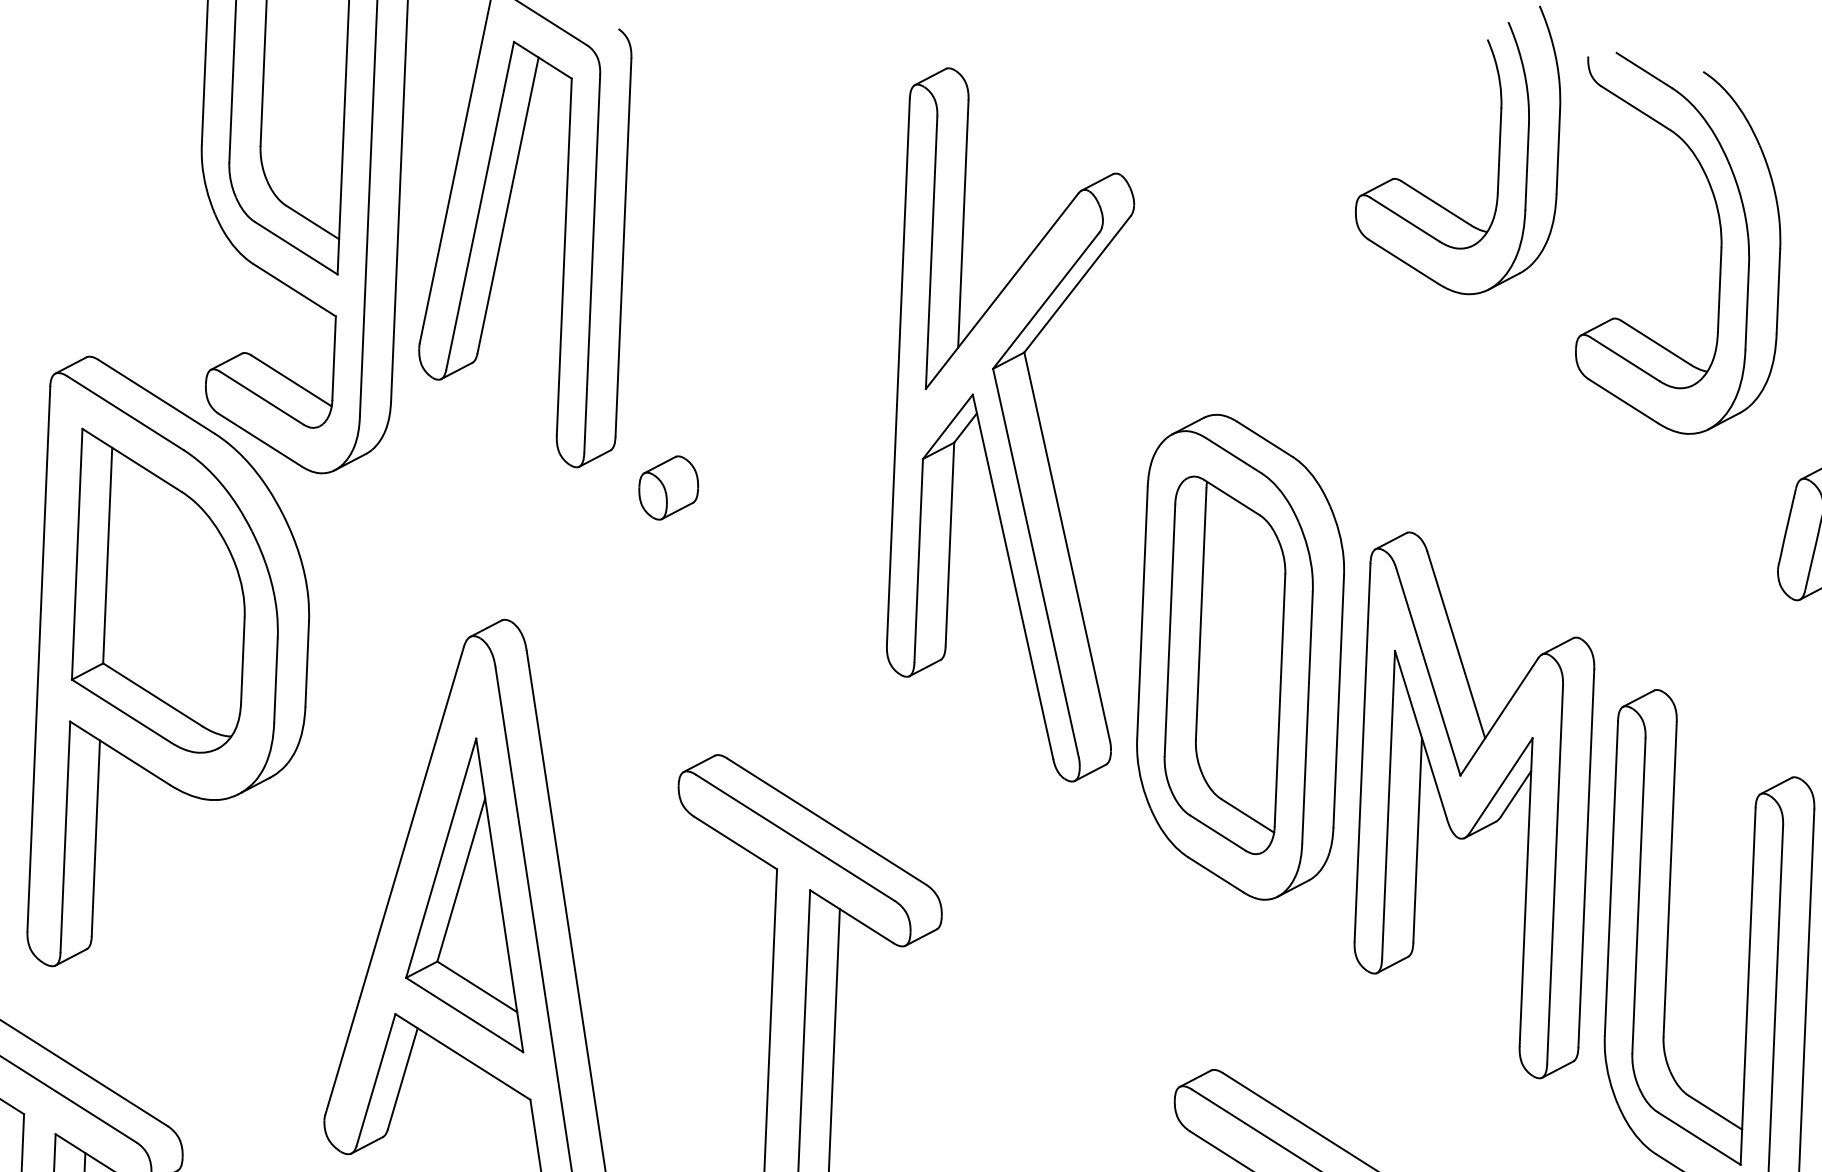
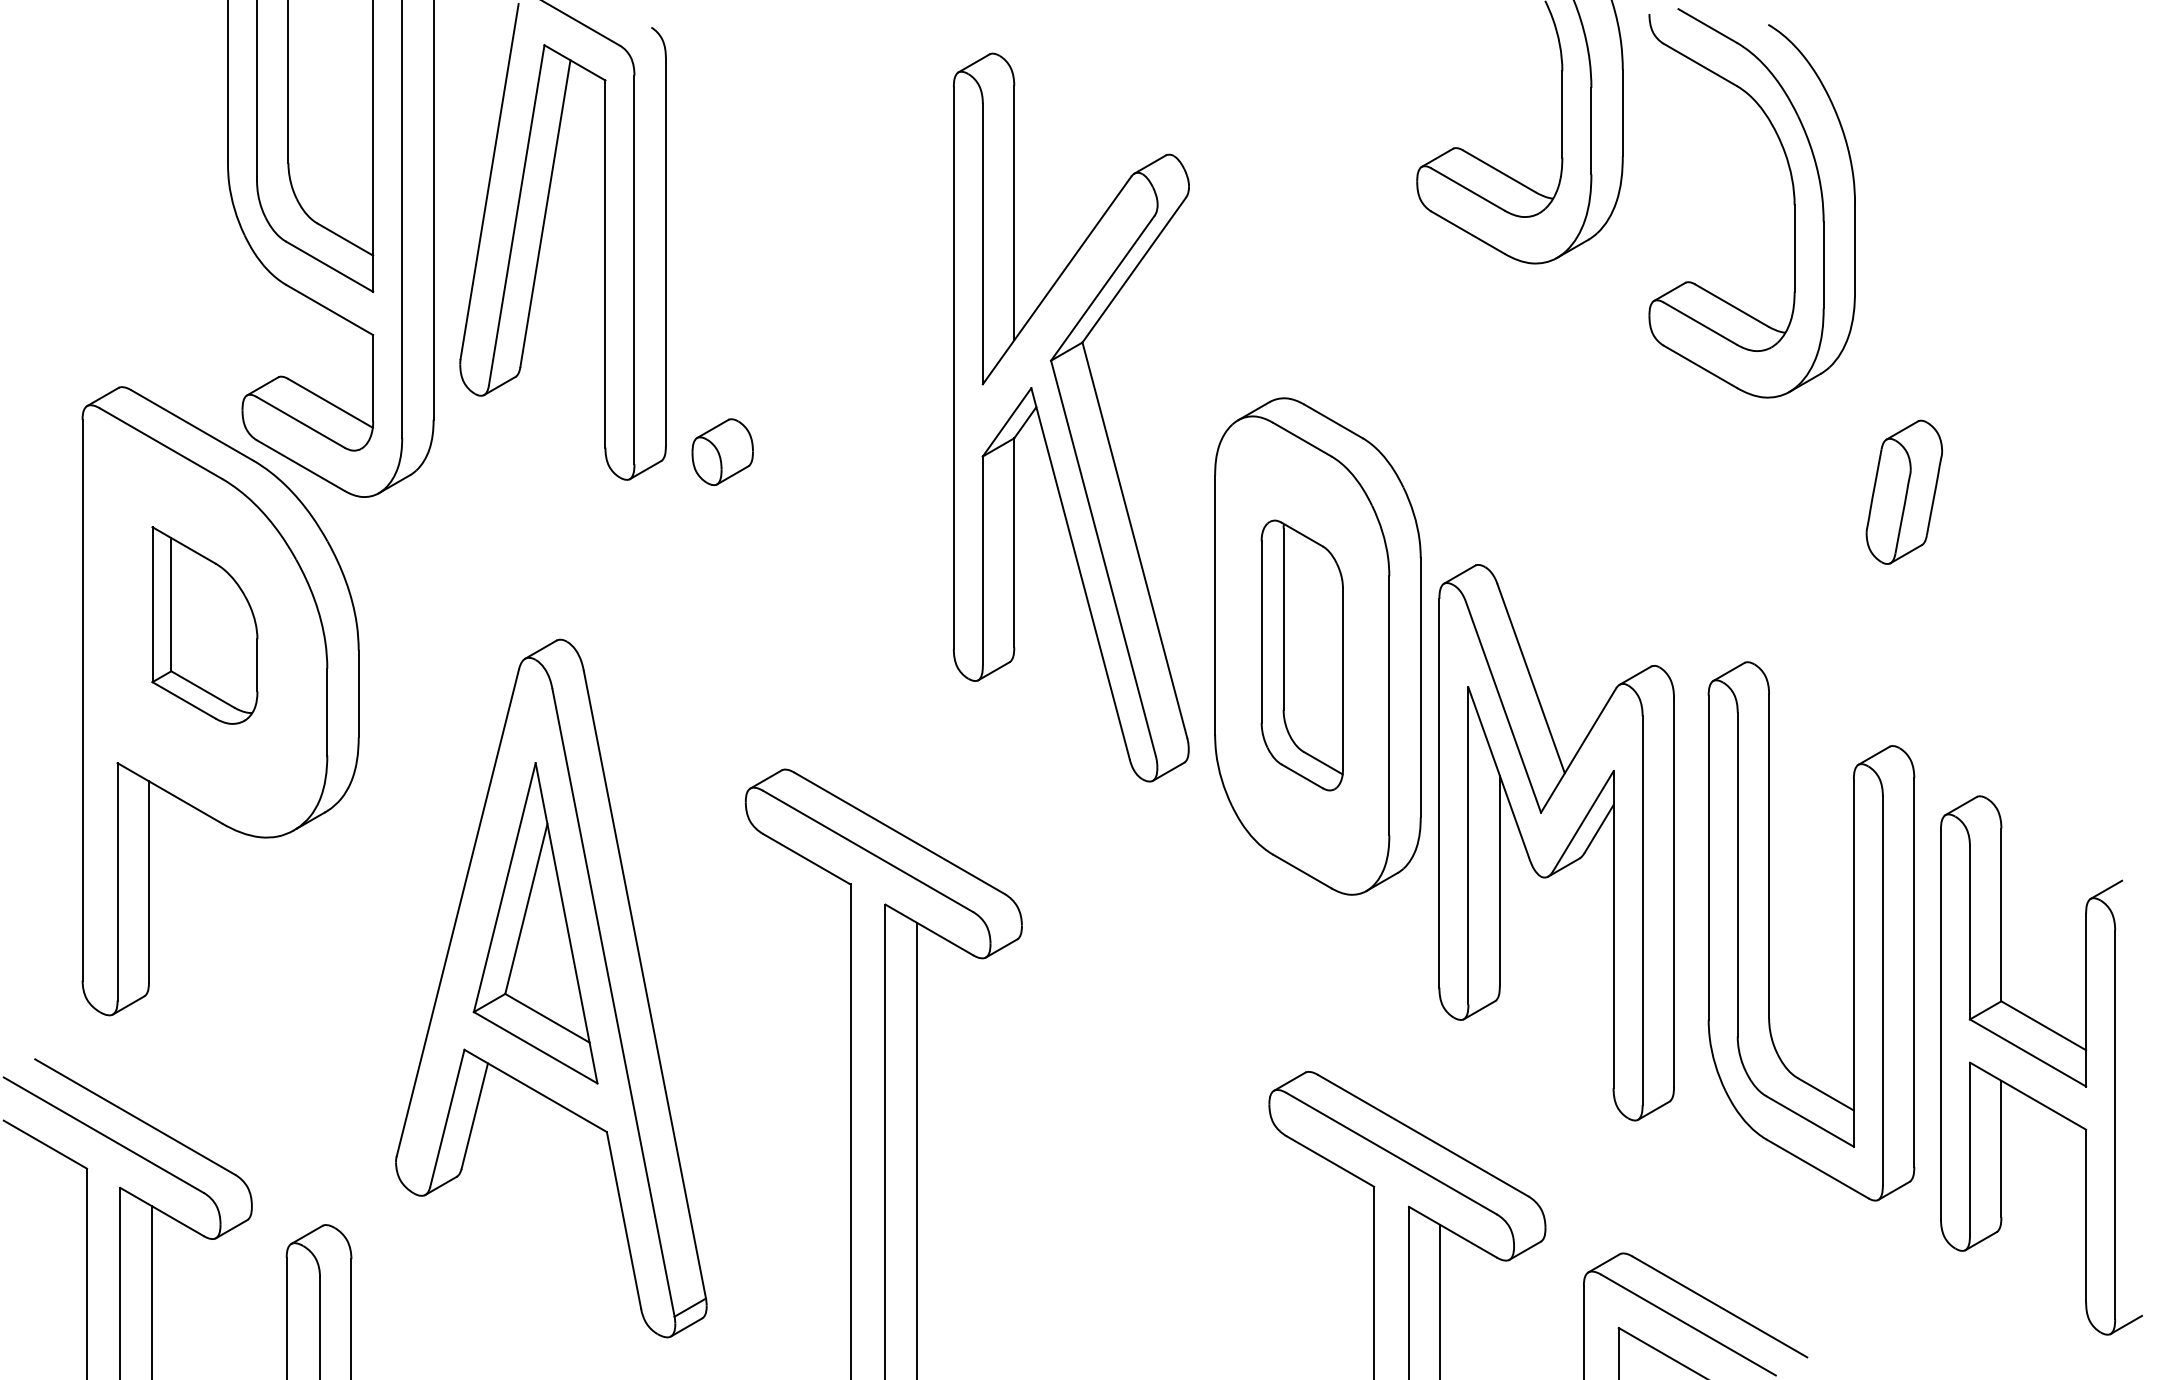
part: (668, 488) -> (722, 452), moved
part: (160, 591) -> (204, 625), size x0.6
part: (1225, 665) -> (1302, 655), size x0.7
part: (1474, 805) -> (1556, 842), moved

